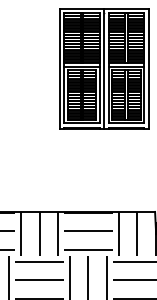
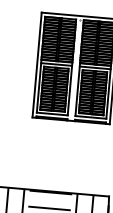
line: (104, 68) -> (75, 67), removed

